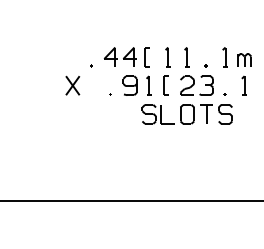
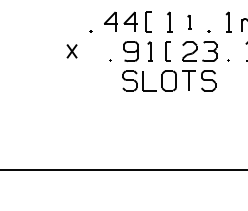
part: (186, 57) -> (188, 22), size x0.7
part: (72, 85) -> (71, 51), size x0.7
part: (186, 114) -> (168, 81), moved

